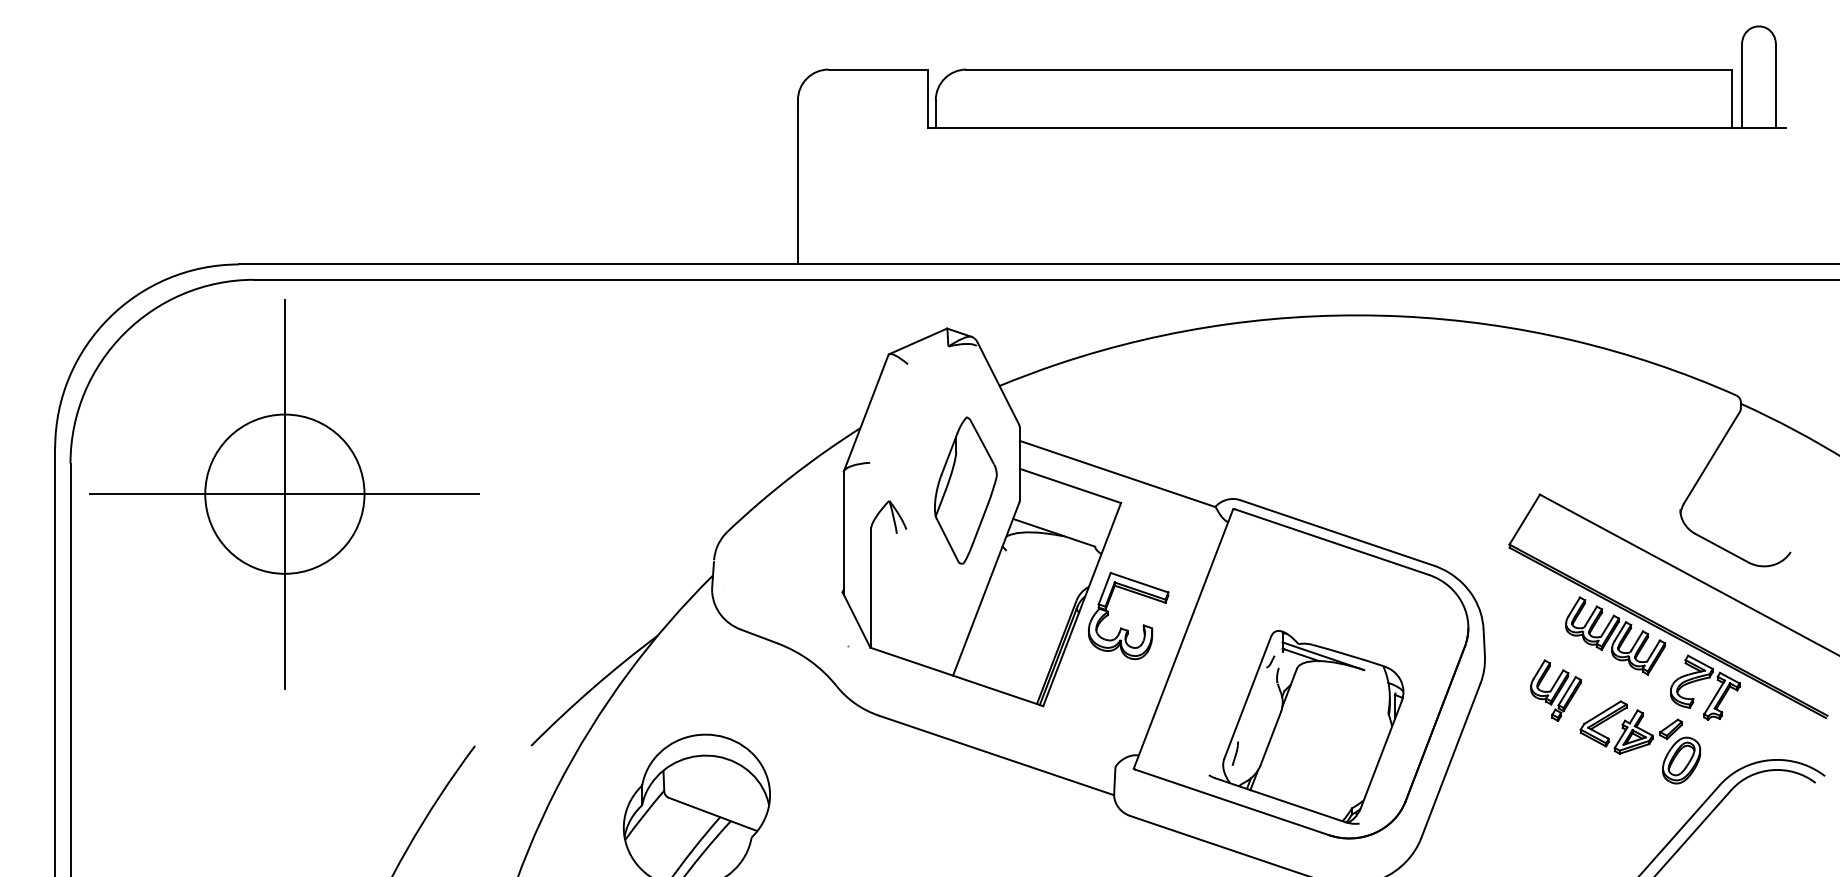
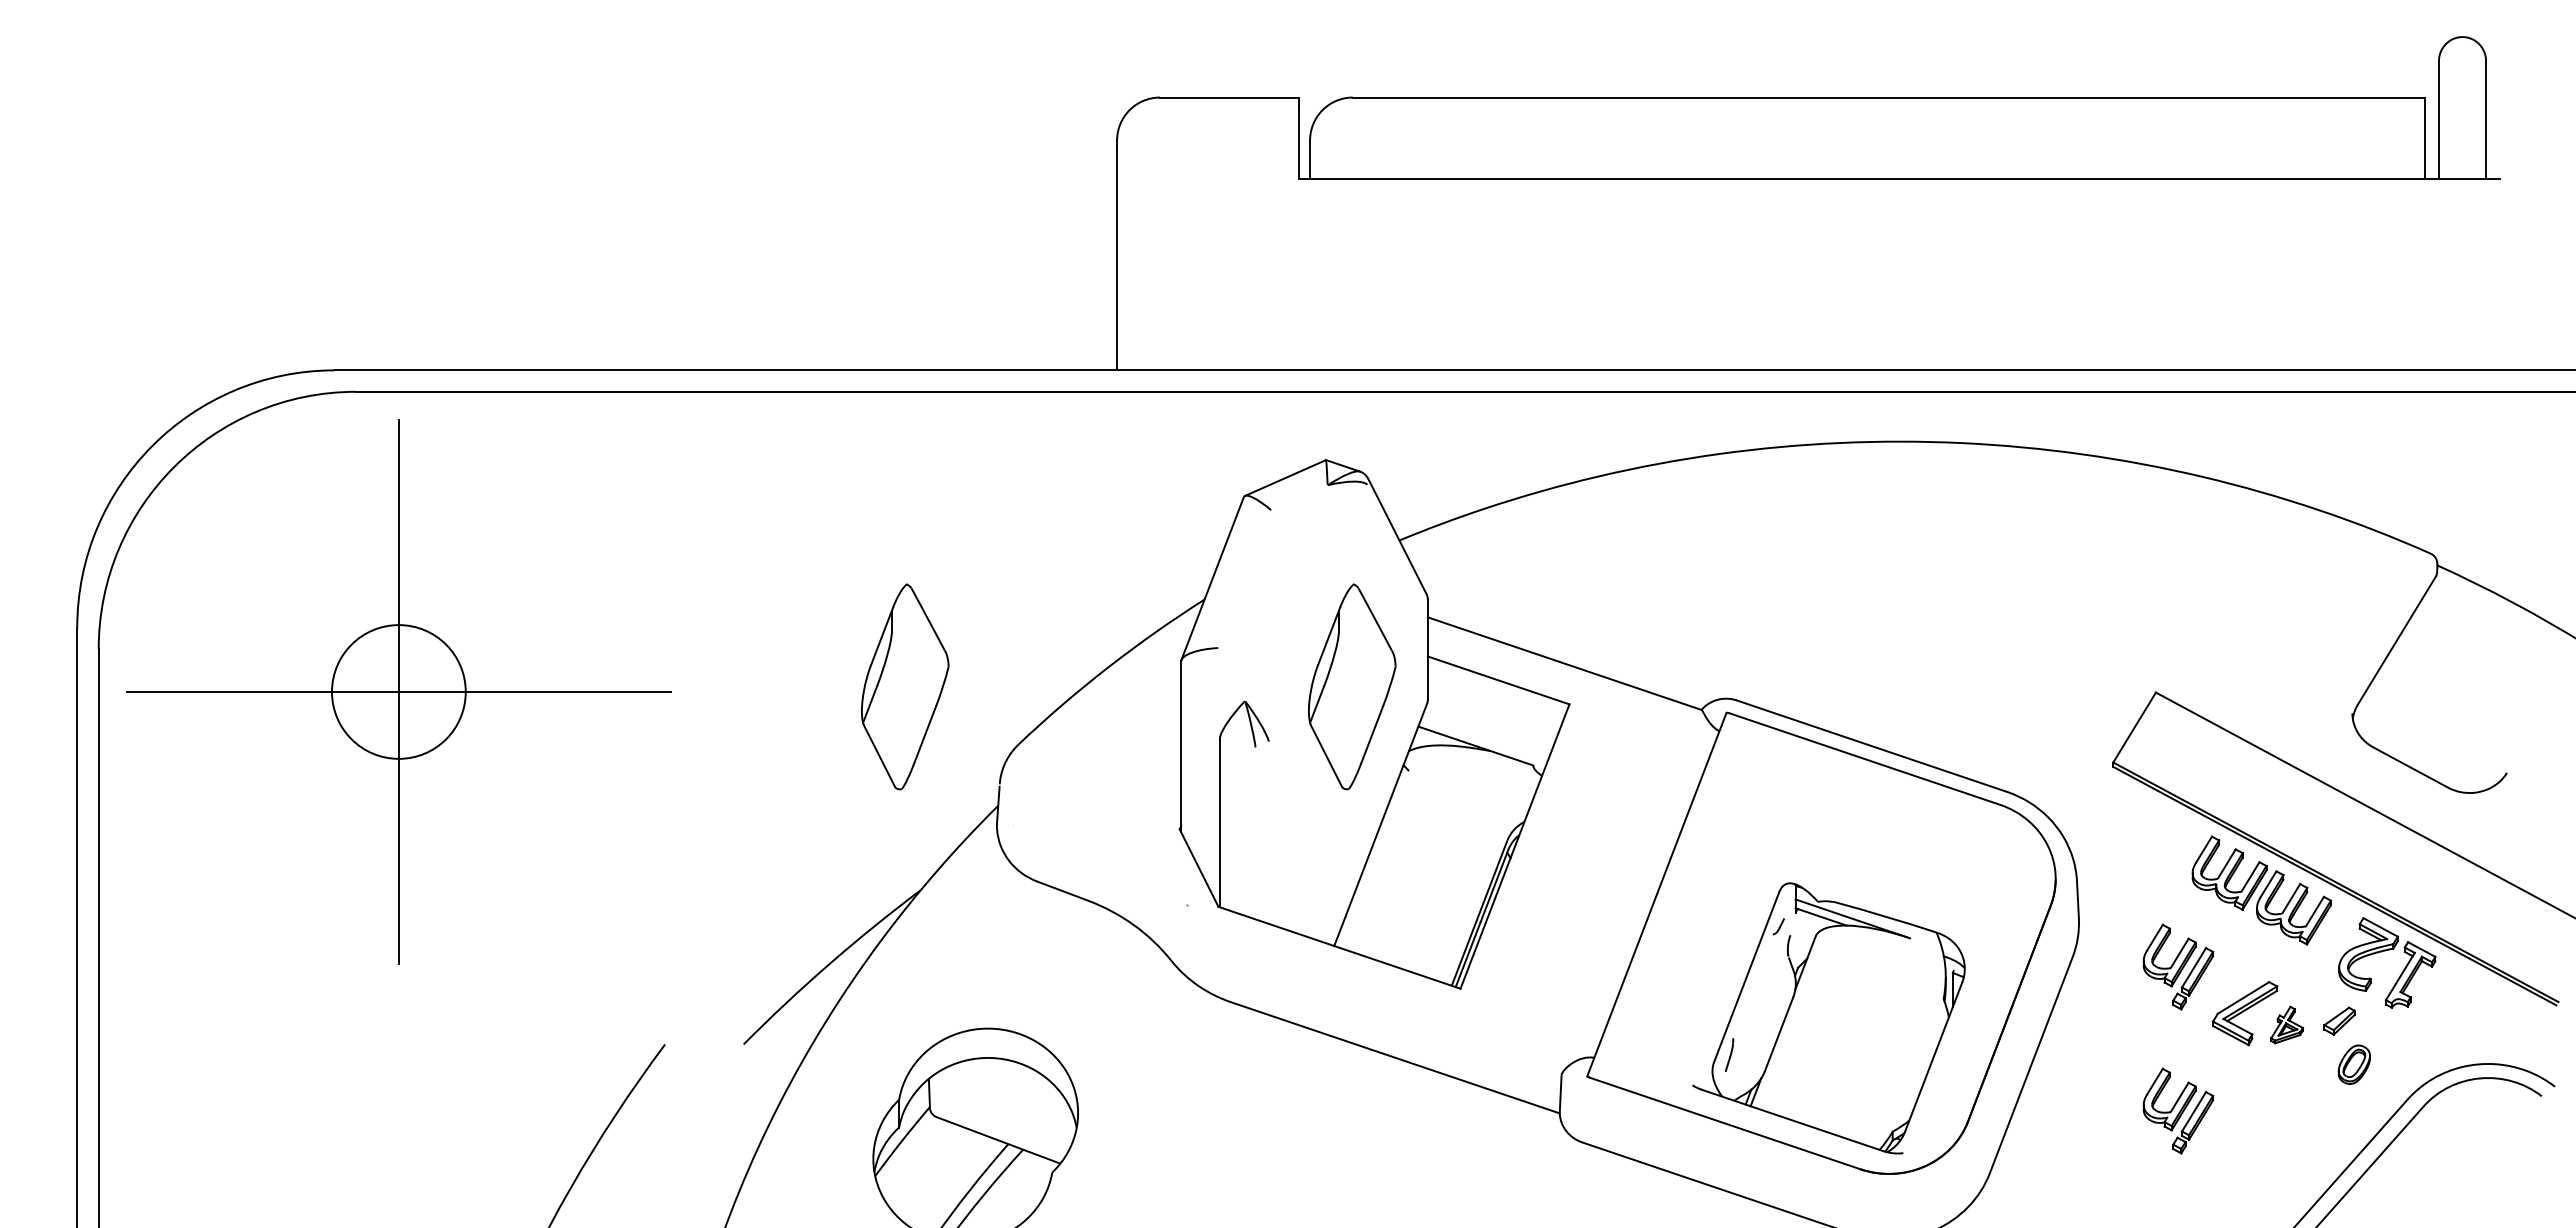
part: (646, 490) -> (905, 686), added
circle: (284, 493) -> (398, 691), size x0.6
part: (1124, 628) -> (1574, 880), removed
part: (1633, 731) -> (2286, 1024), size x0.6
part: (1681, 760) -> (2354, 1064), size x0.6
part: (1556, 793) -> (2178, 1110), added

